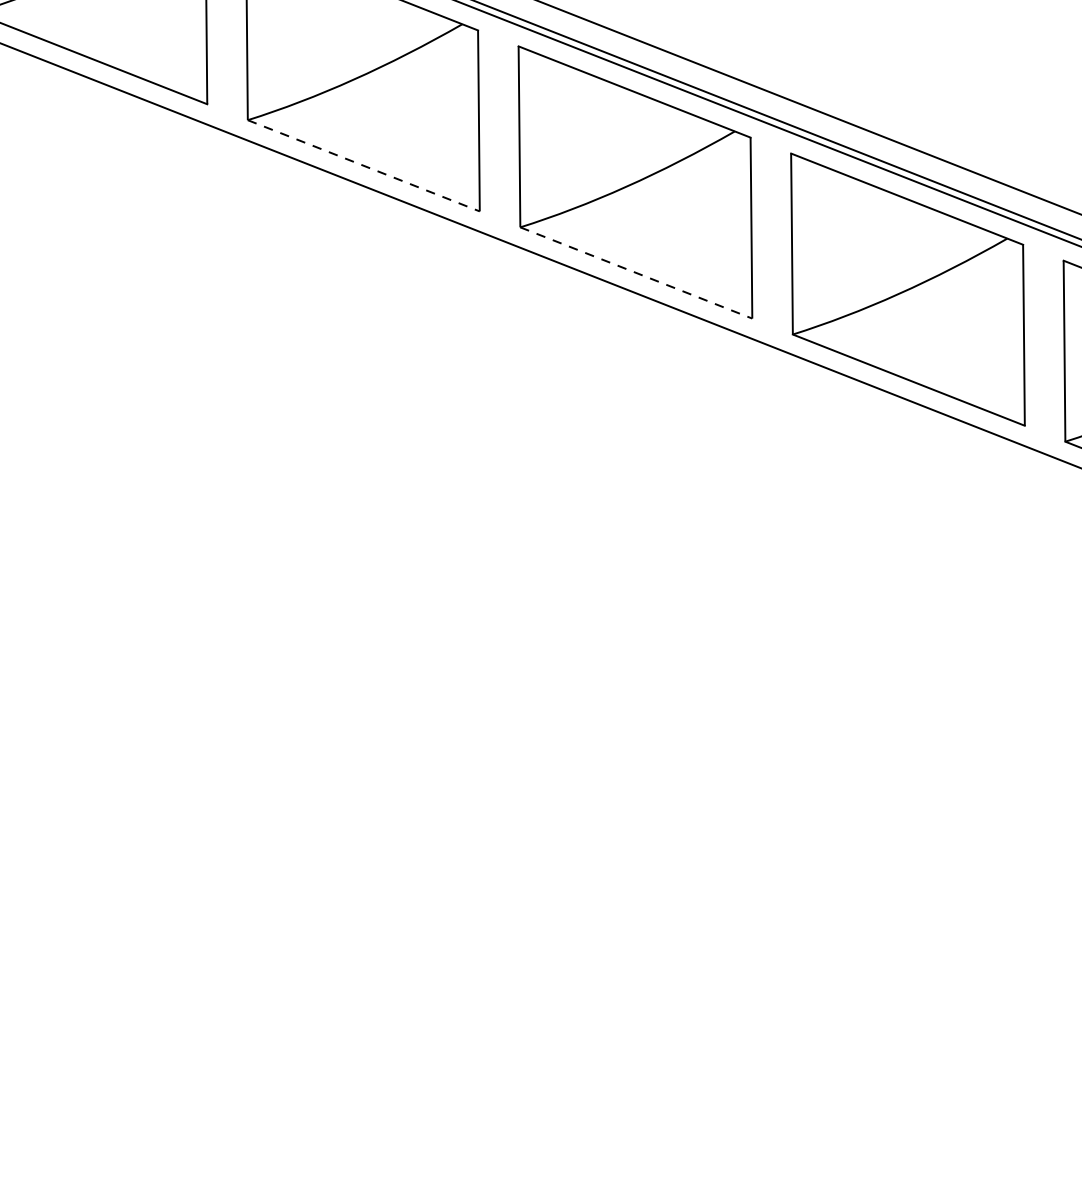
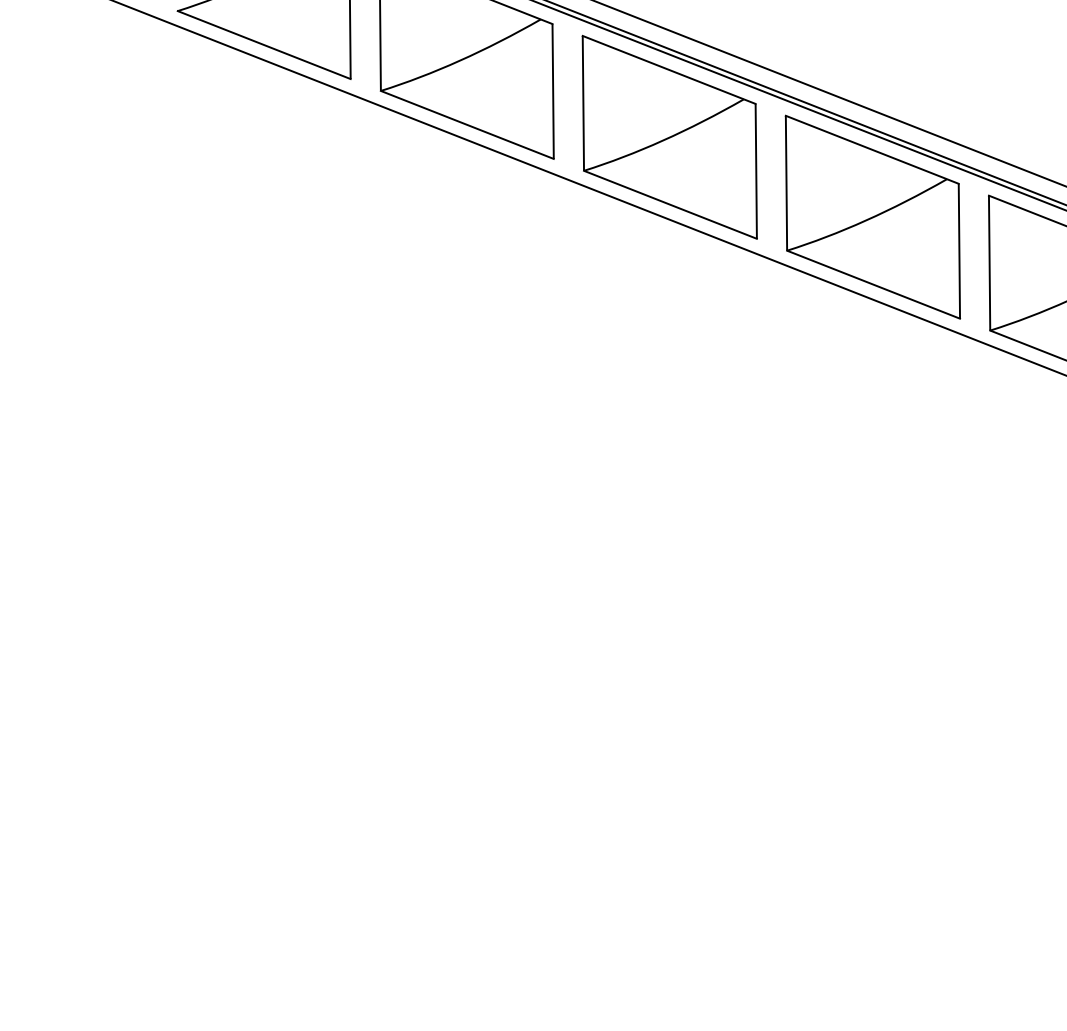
line: (364, 165) -> (467, 124), dashed -> solid
line: (636, 272) -> (670, 204), dashed -> solid

